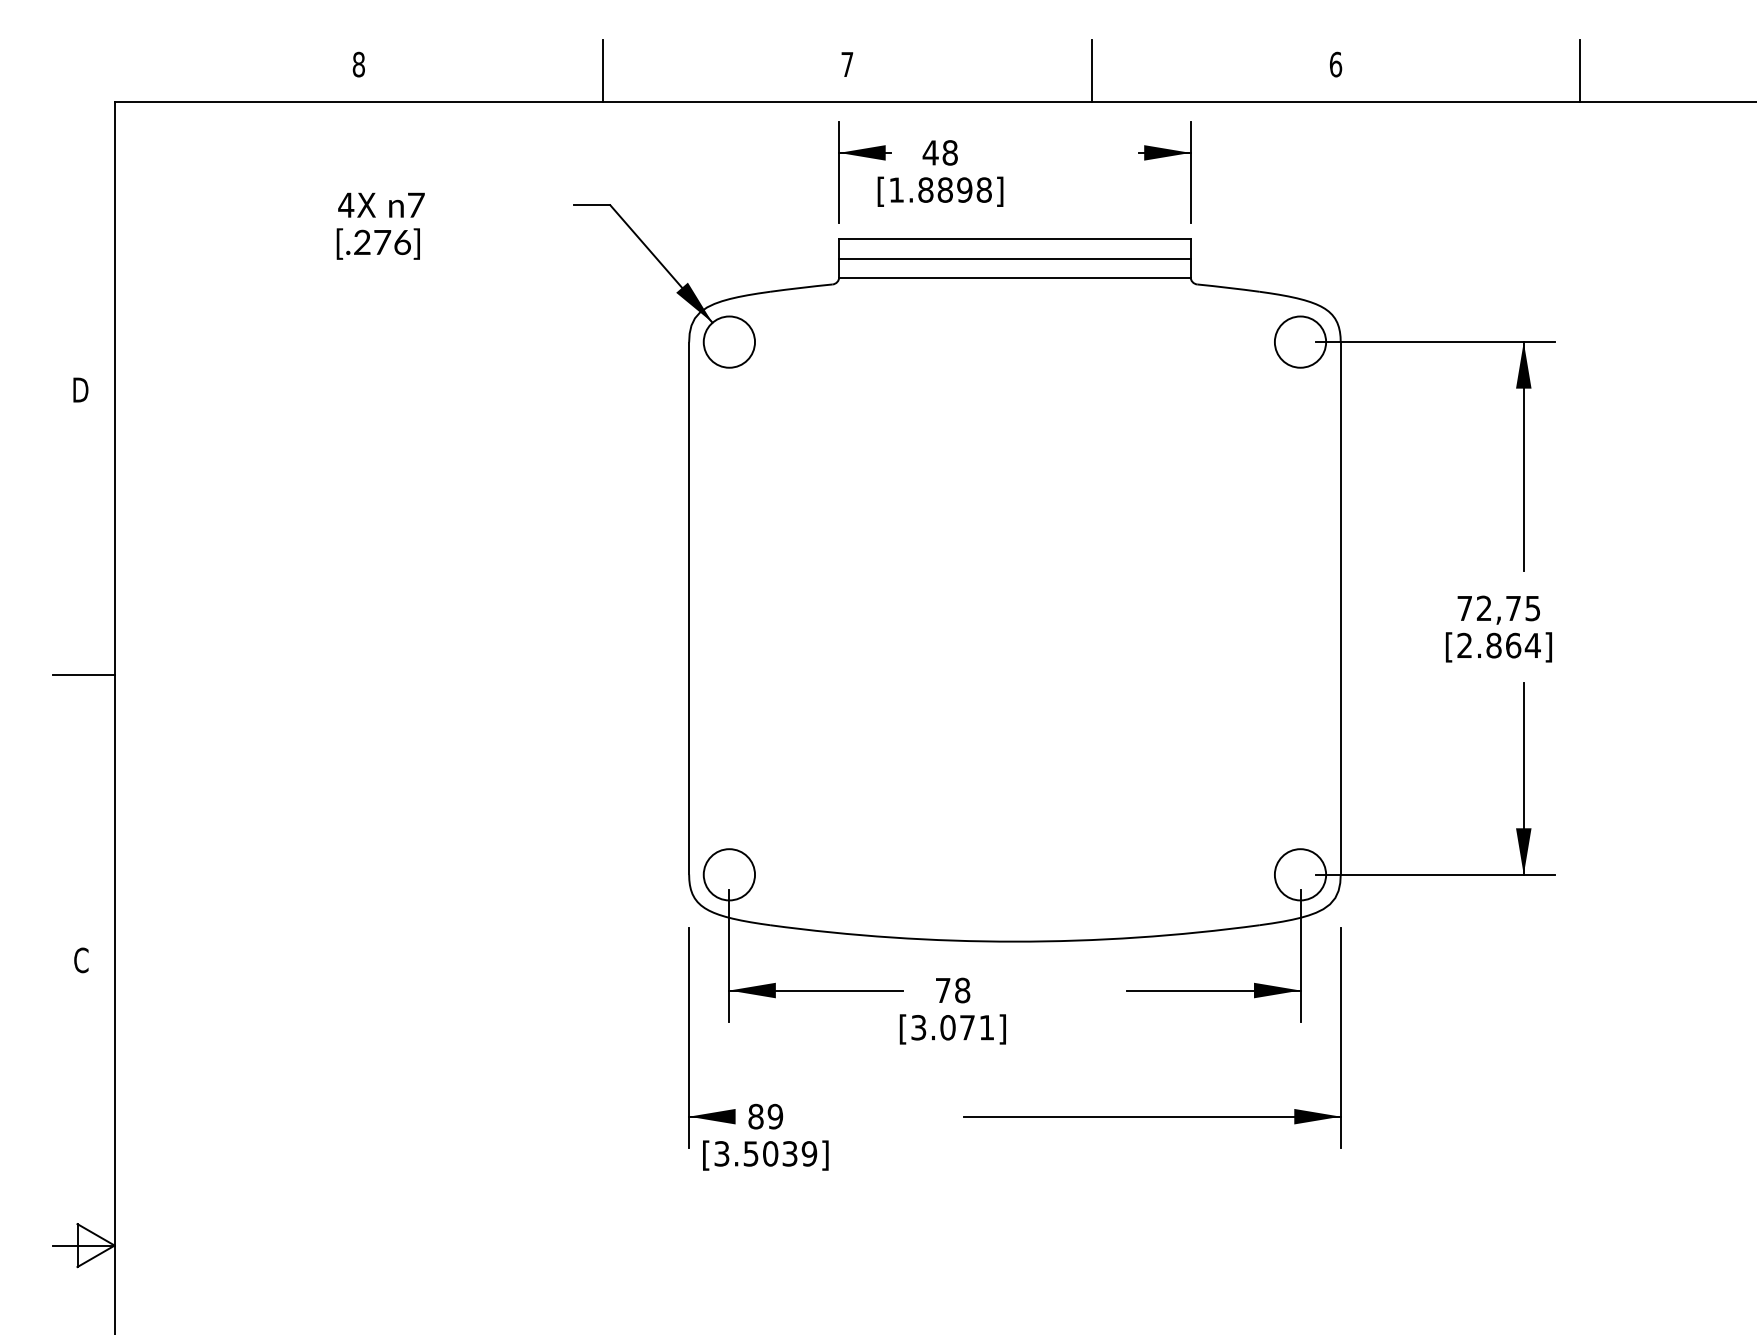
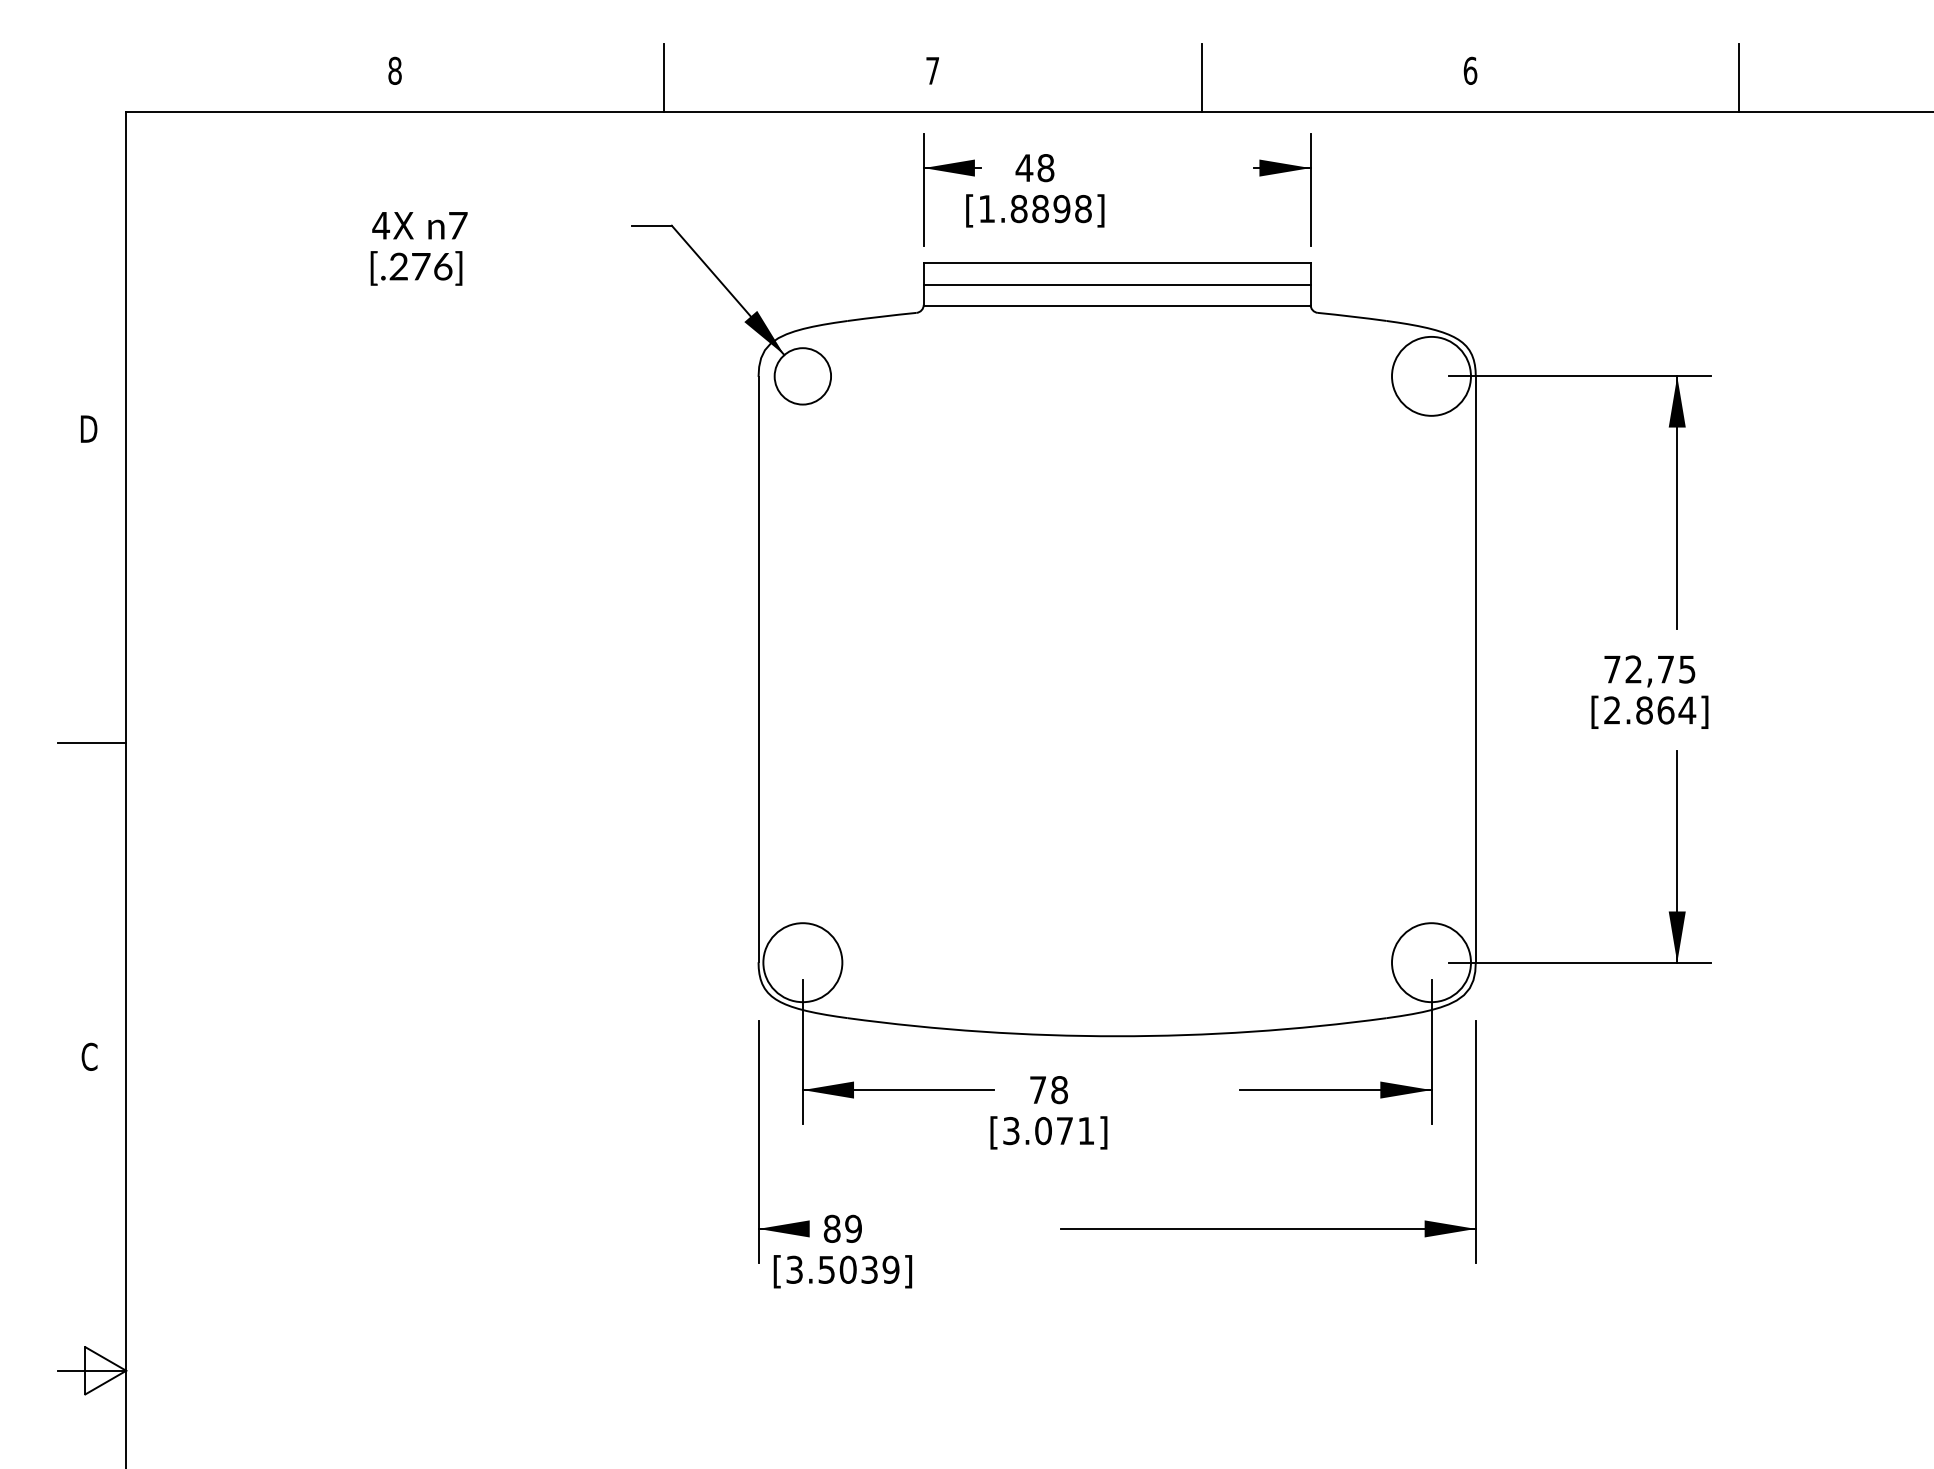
circle: (1300, 341) -> (1431, 375), size x1.4
circle: (729, 874) -> (802, 962), size x1.4
circle: (1300, 874) -> (1431, 962), size x1.4

